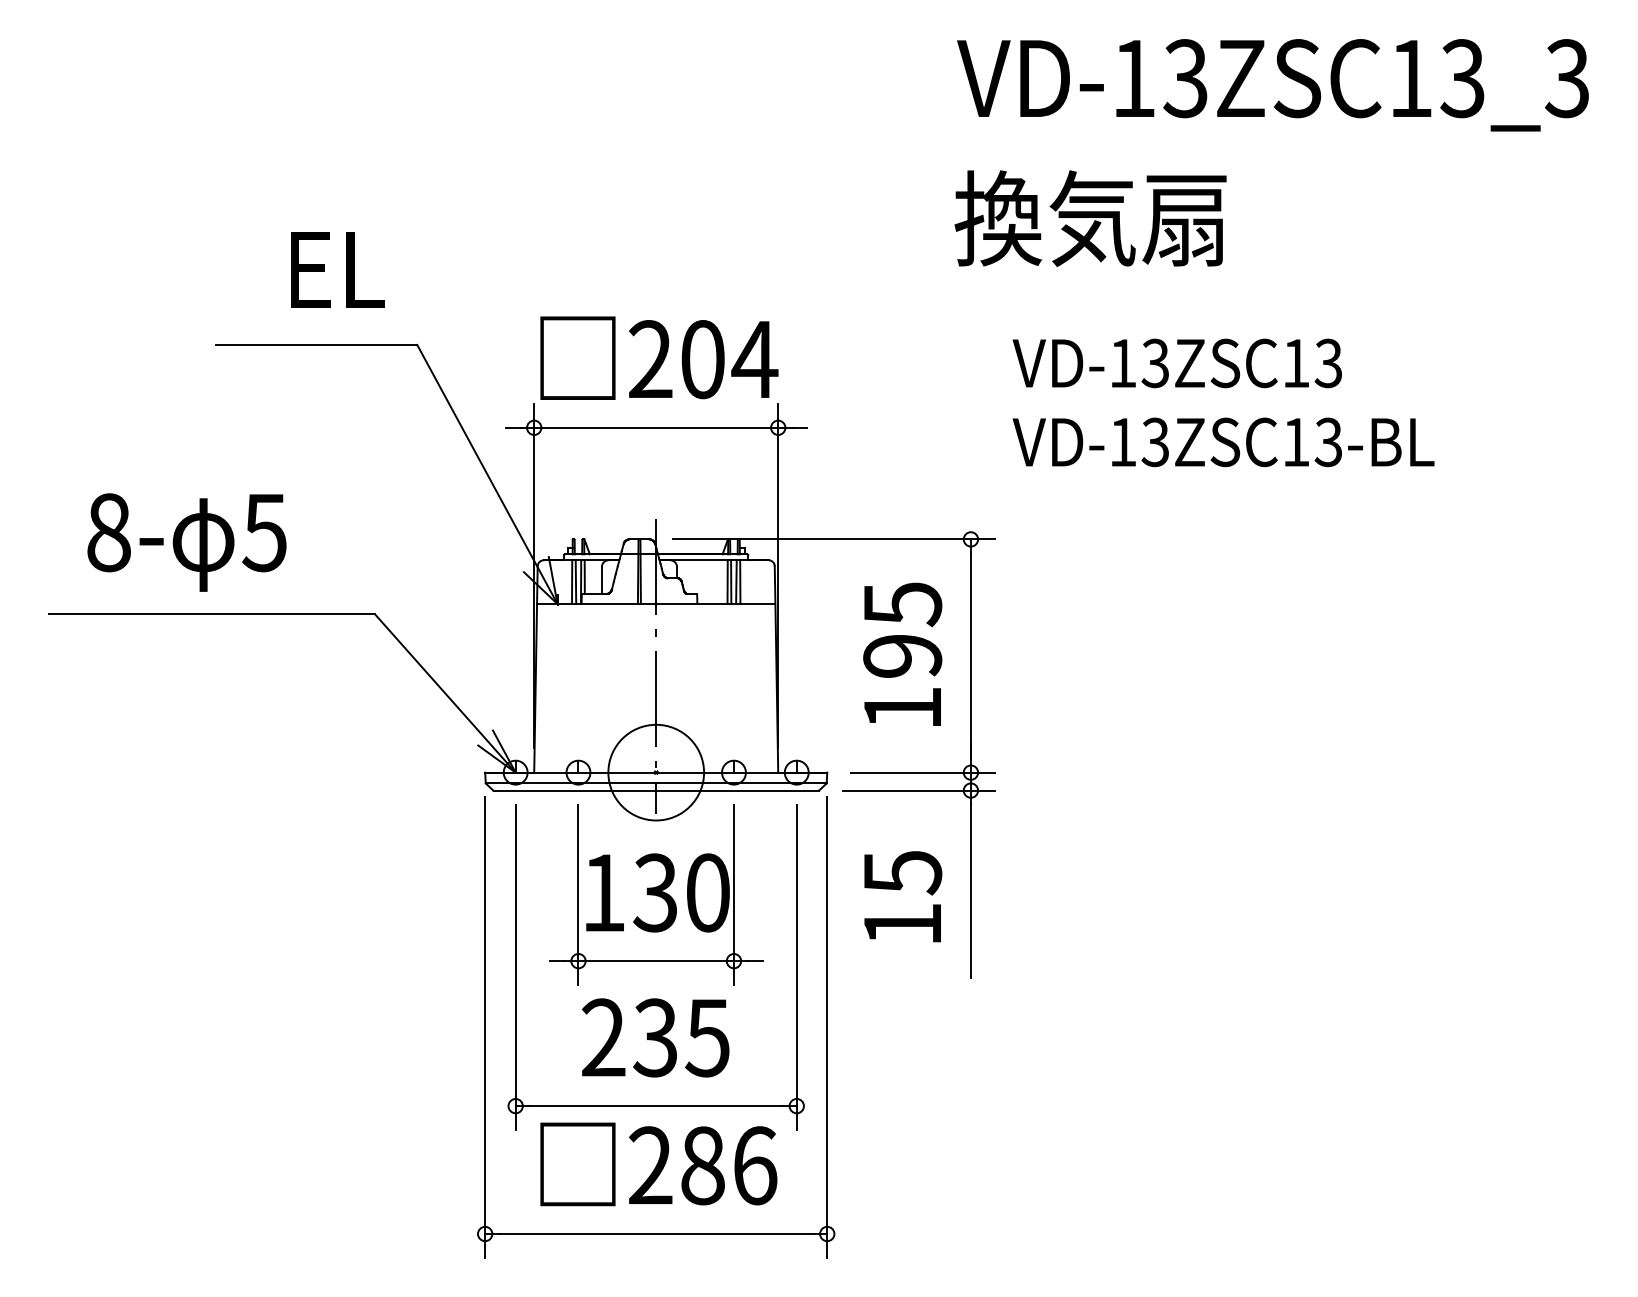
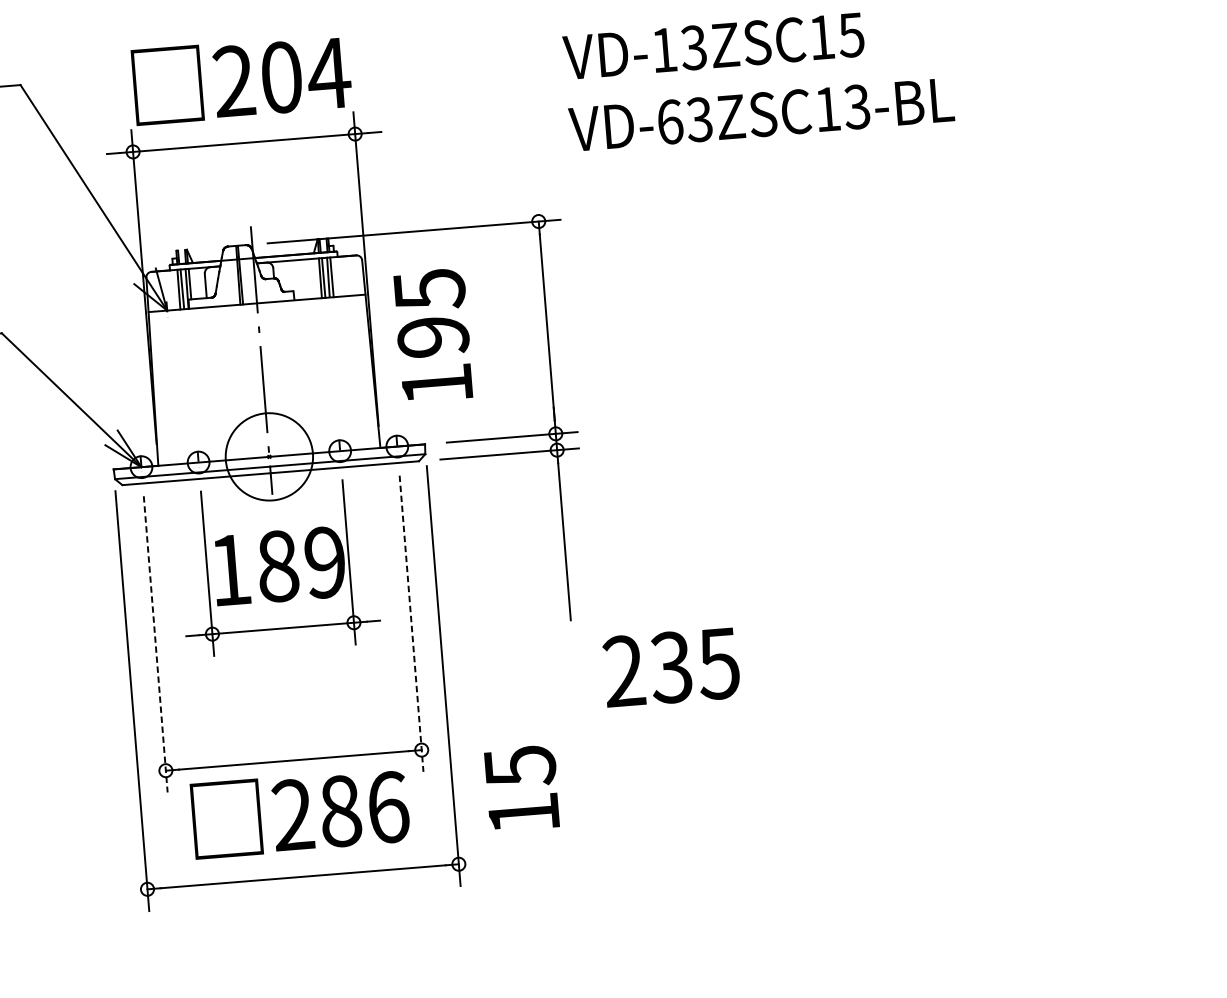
text: (1328, 362) -> (851, 34), VD-13ZSC13 -> VD-13ZSC15
text: (1123, 442) -> (670, 122), VD-13ZSC13-BL -> VD-63ZSC13-BL
text: (902, 653) -> (432, 334), moved
text: (681, 892) -> (301, 564), 130 -> 189
text: (903, 896) -> (522, 788), moved
line: (515, 967) -> (155, 644), solid -> dashed
line: (796, 967) -> (411, 623), solid -> dashed
text: (655, 1037) -> (671, 667), moved

